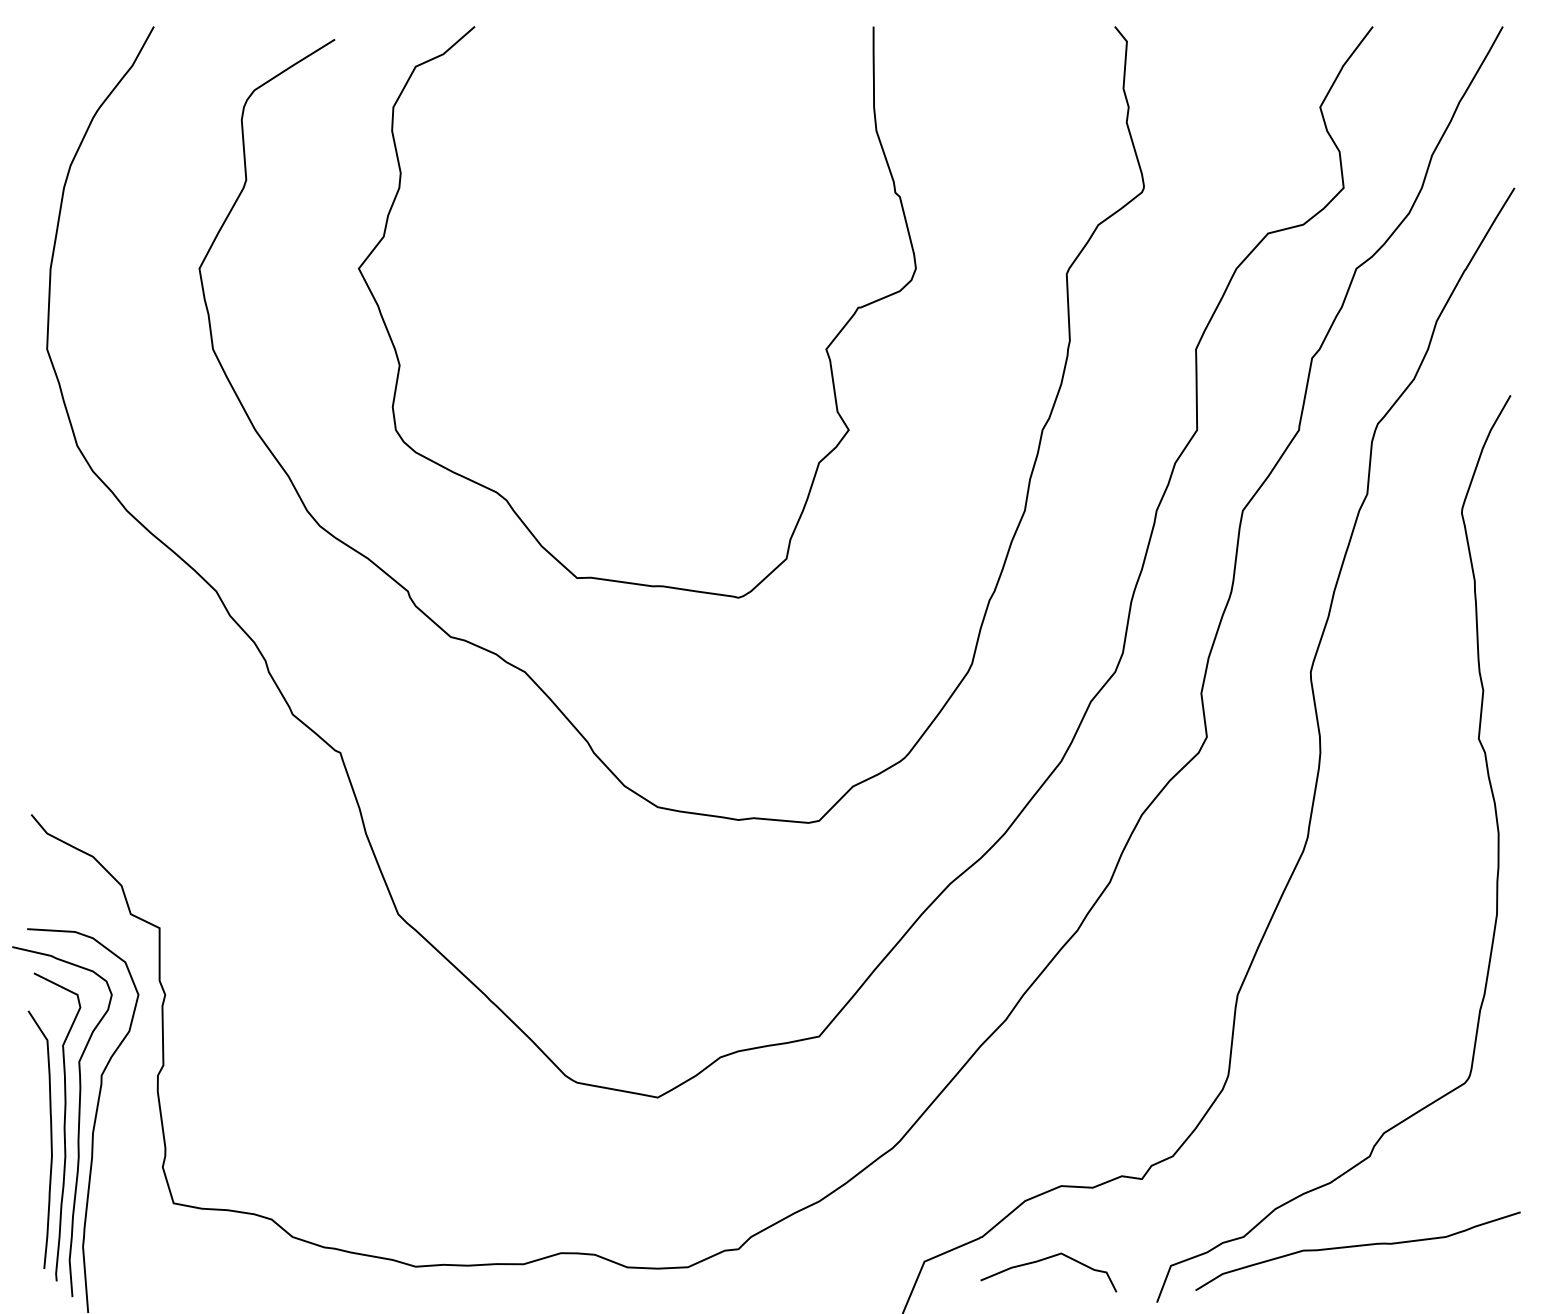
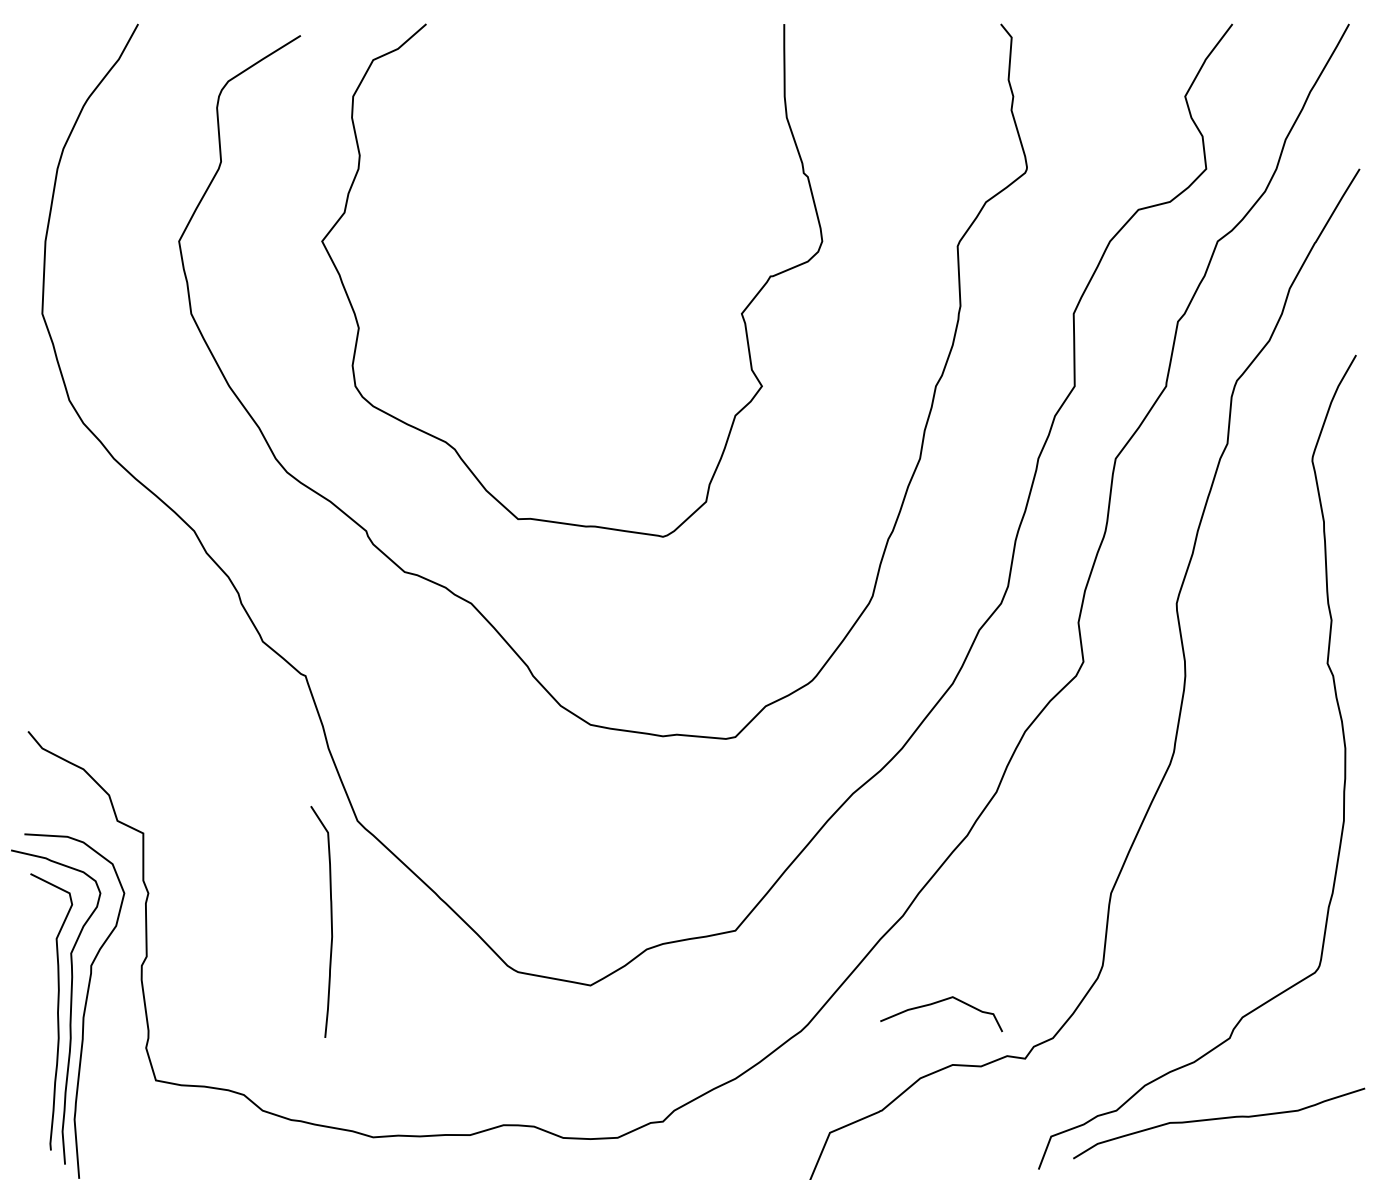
curve: (50, 1139) -> (330, 921), moved
curve: (1043, 1260) -> (936, 1003), moved

